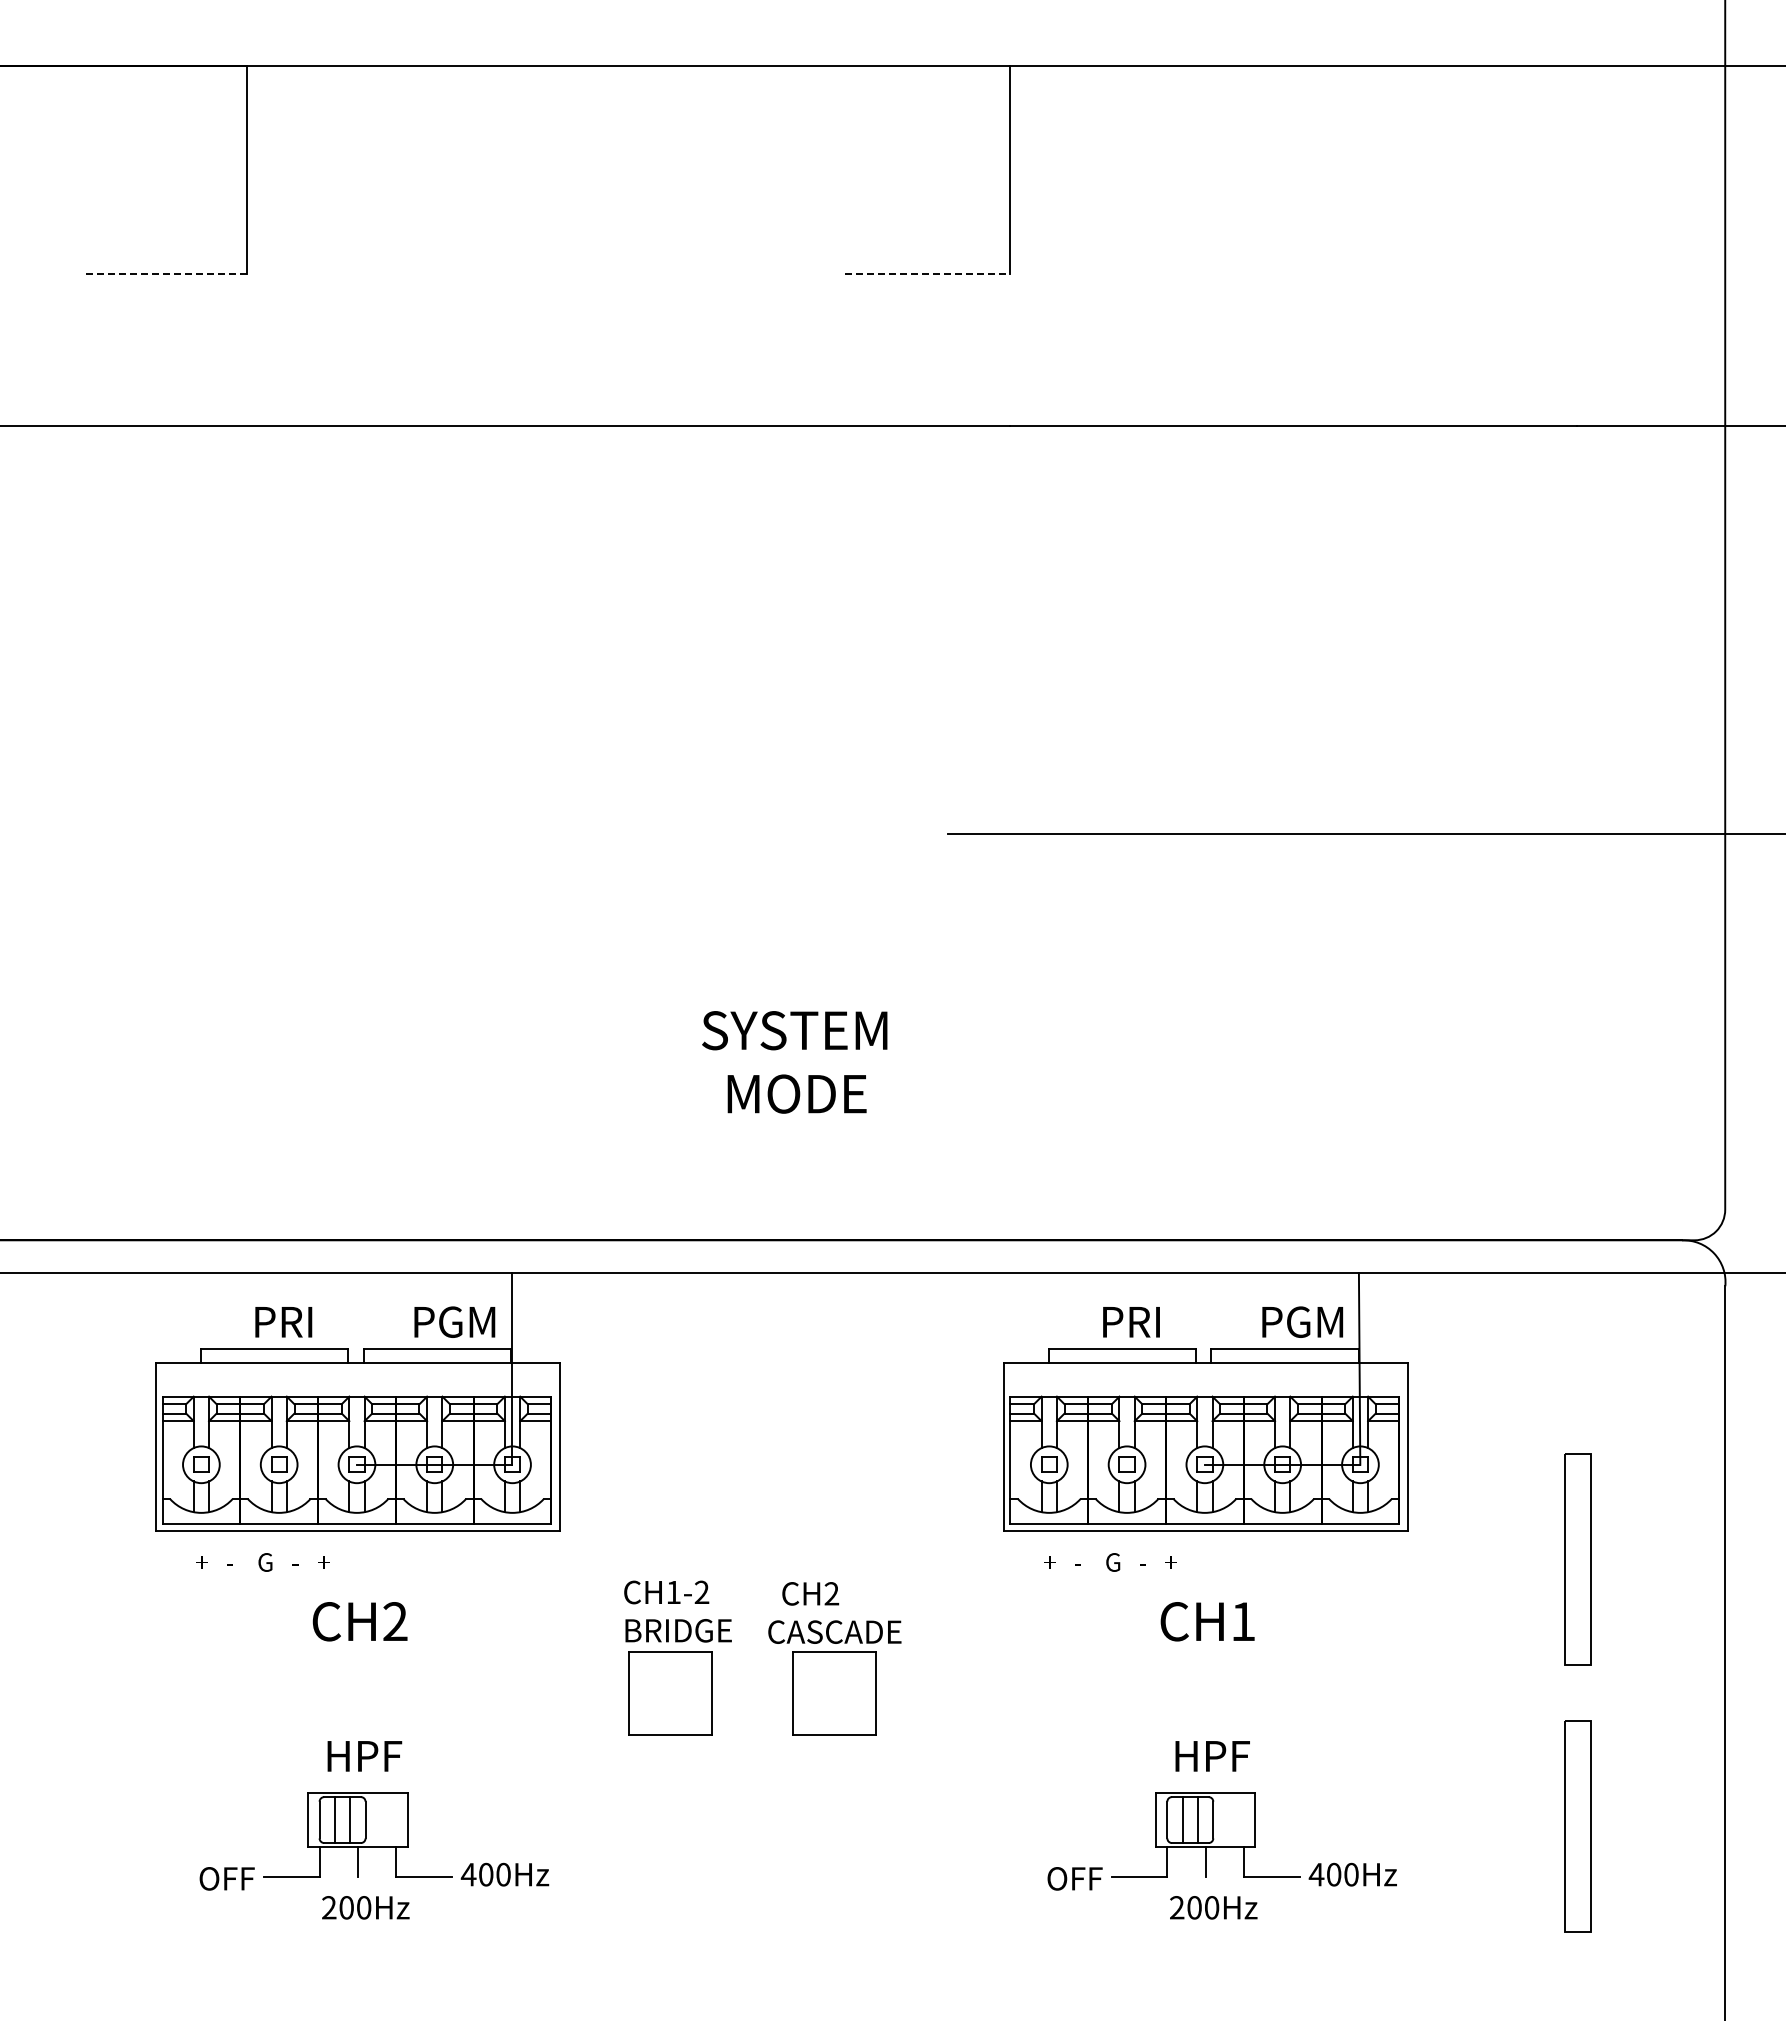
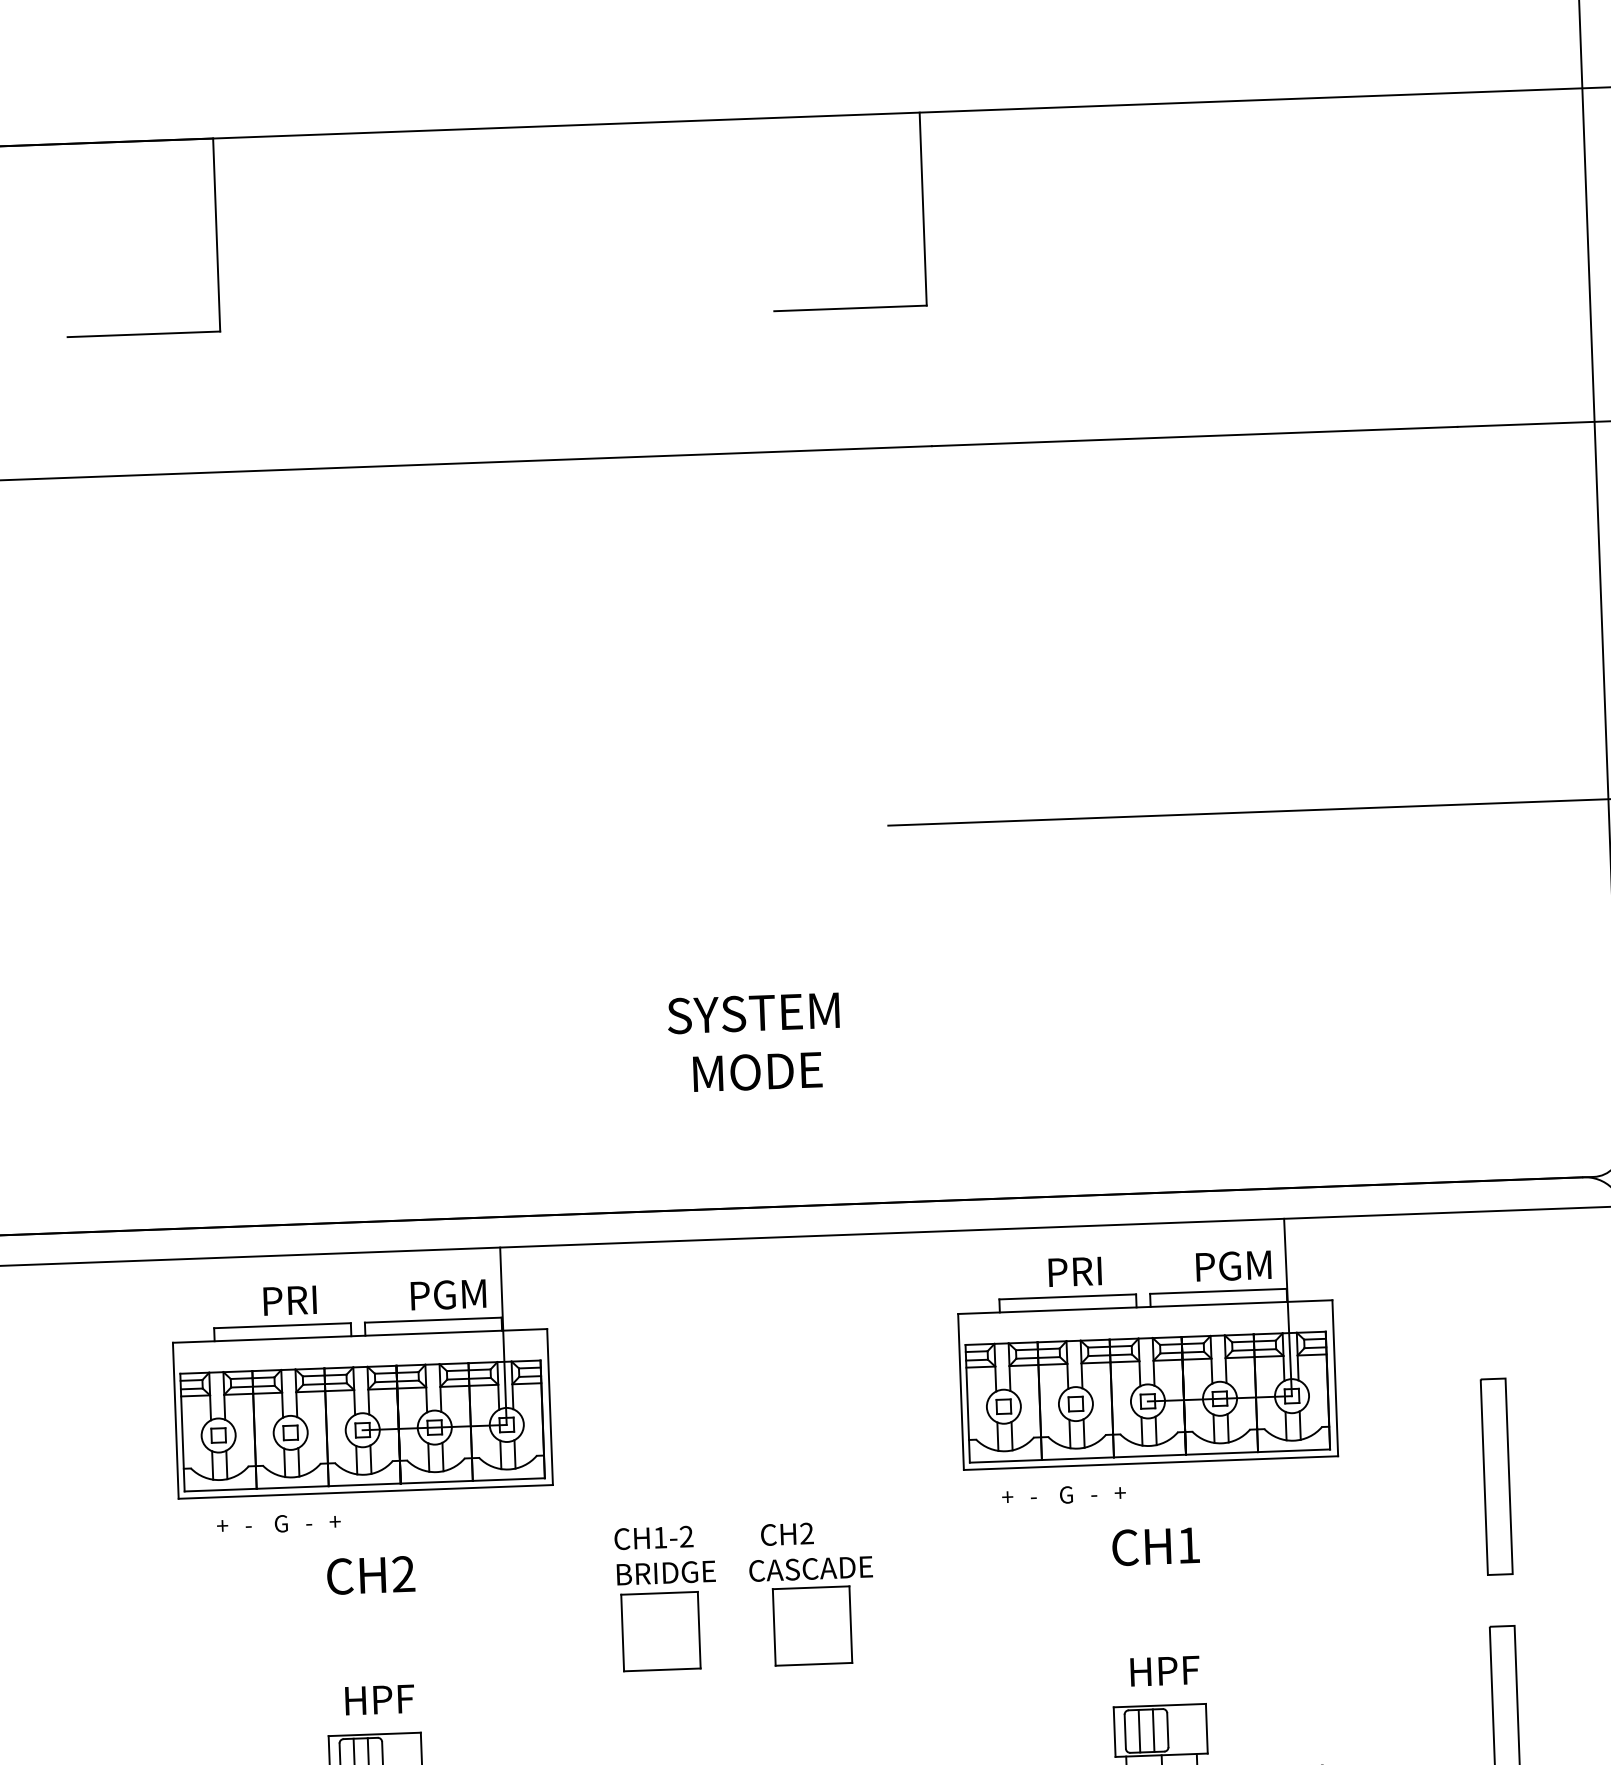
line: (163, 274) -> (143, 334), dashed -> solid
line: (927, 274) -> (850, 308), dashed -> solid

